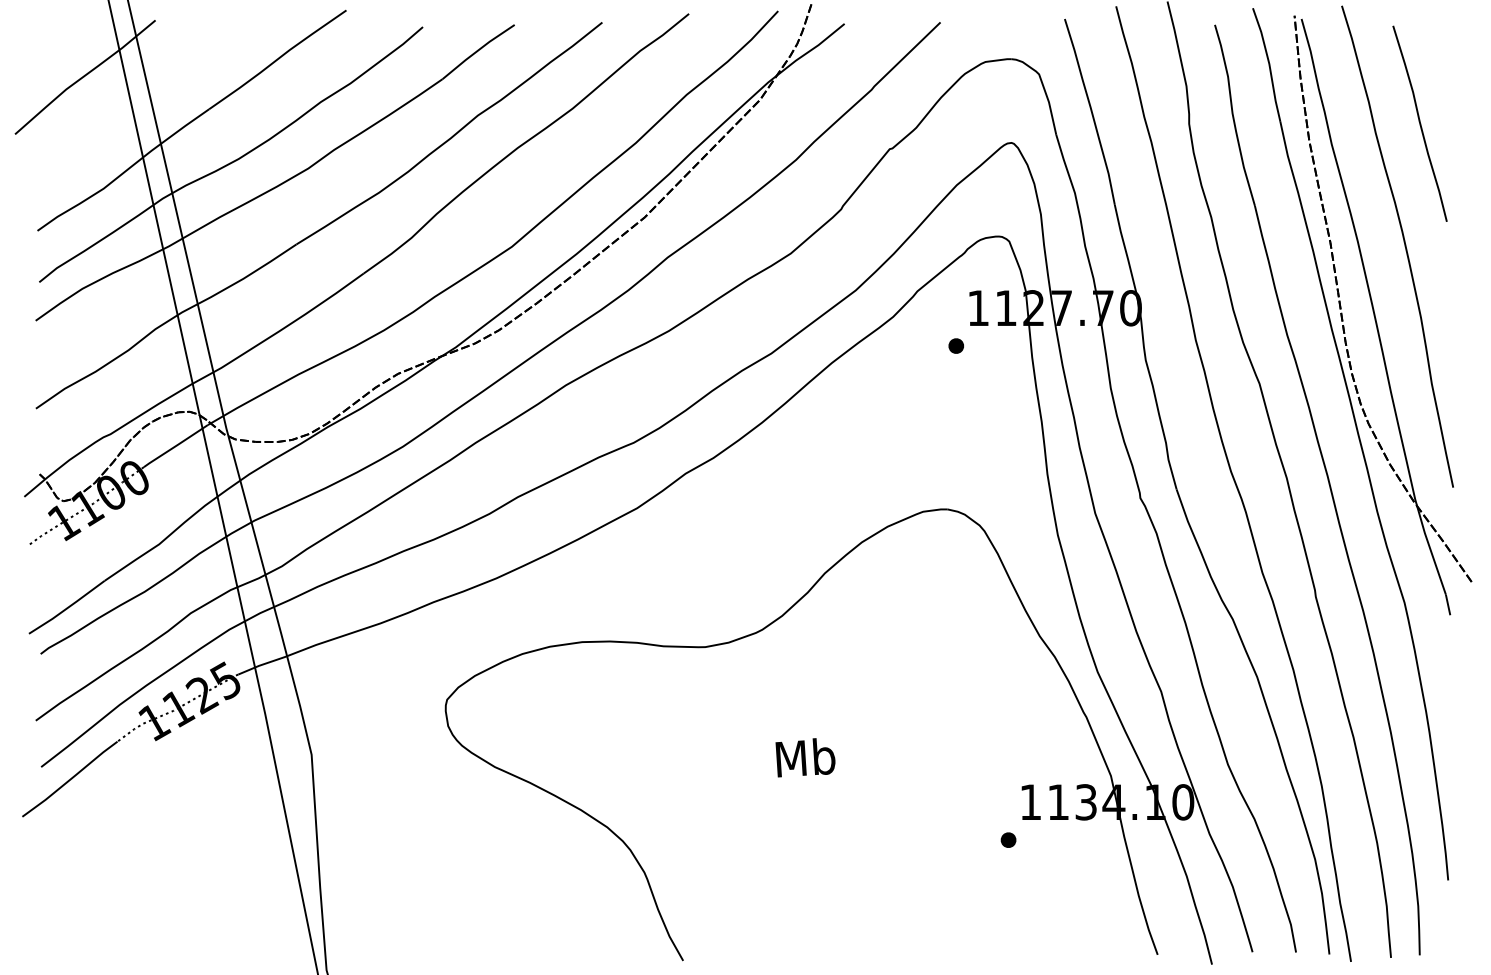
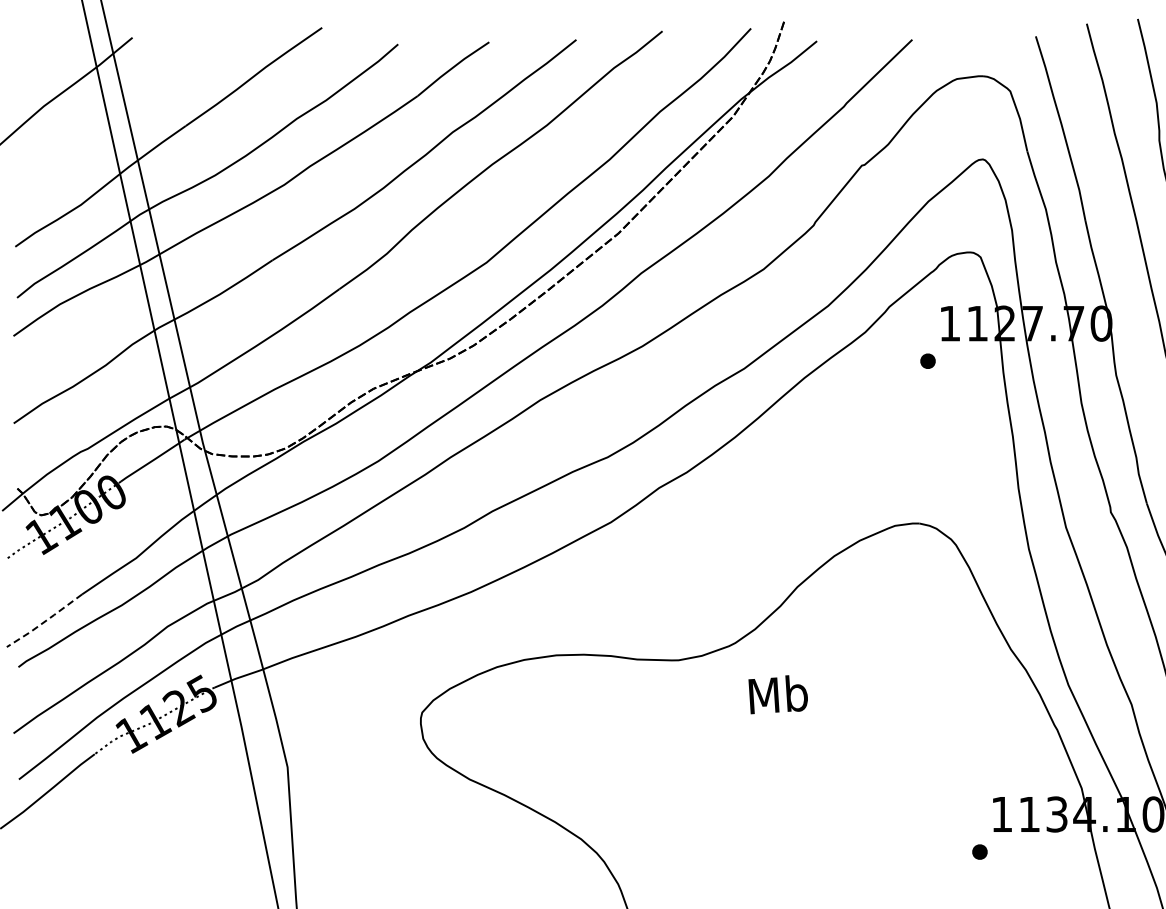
line: (67, 608) -> (45, 621), solid -> dashed
text: (805, 757) -> (778, 694), moved

